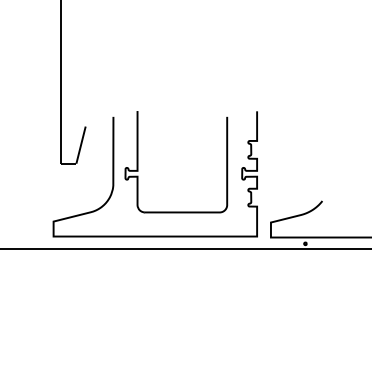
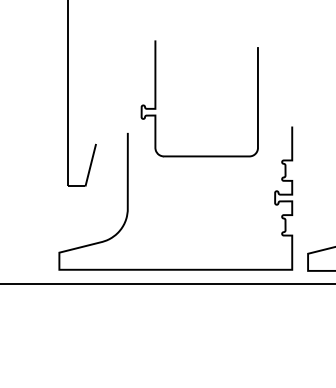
part: (138, 162) -> (156, 99), moved

